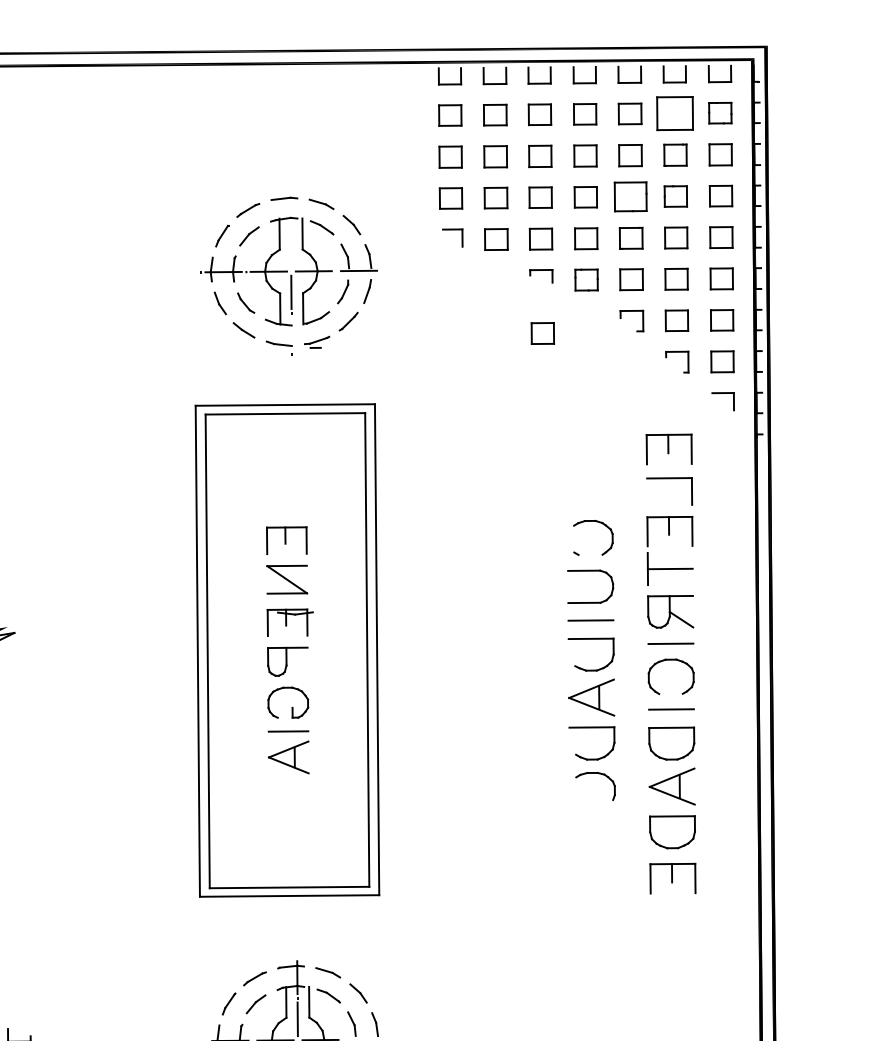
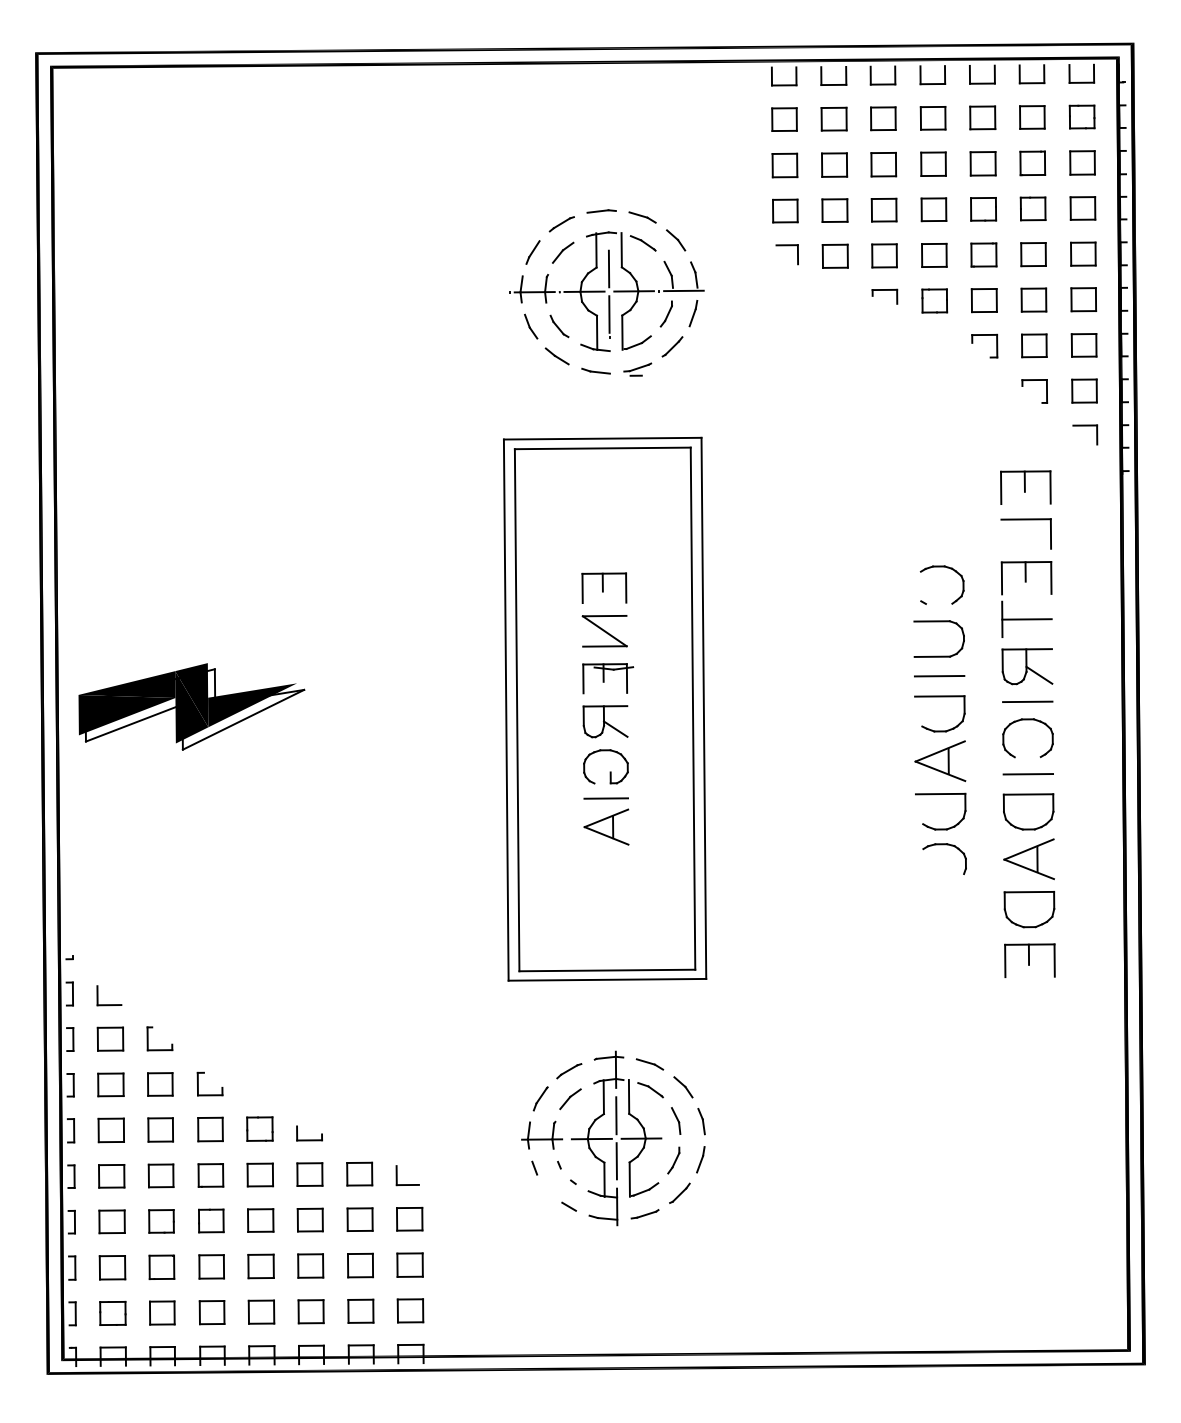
part: (675, 113) -> (1032, 117), size x0.62
part: (630, 197) -> (983, 209), size x0.71
line: (290, 250) -> (608, 268), added
part: (542, 333) -> (886, 359), removed
line: (296, 667) -> (615, 728), added

